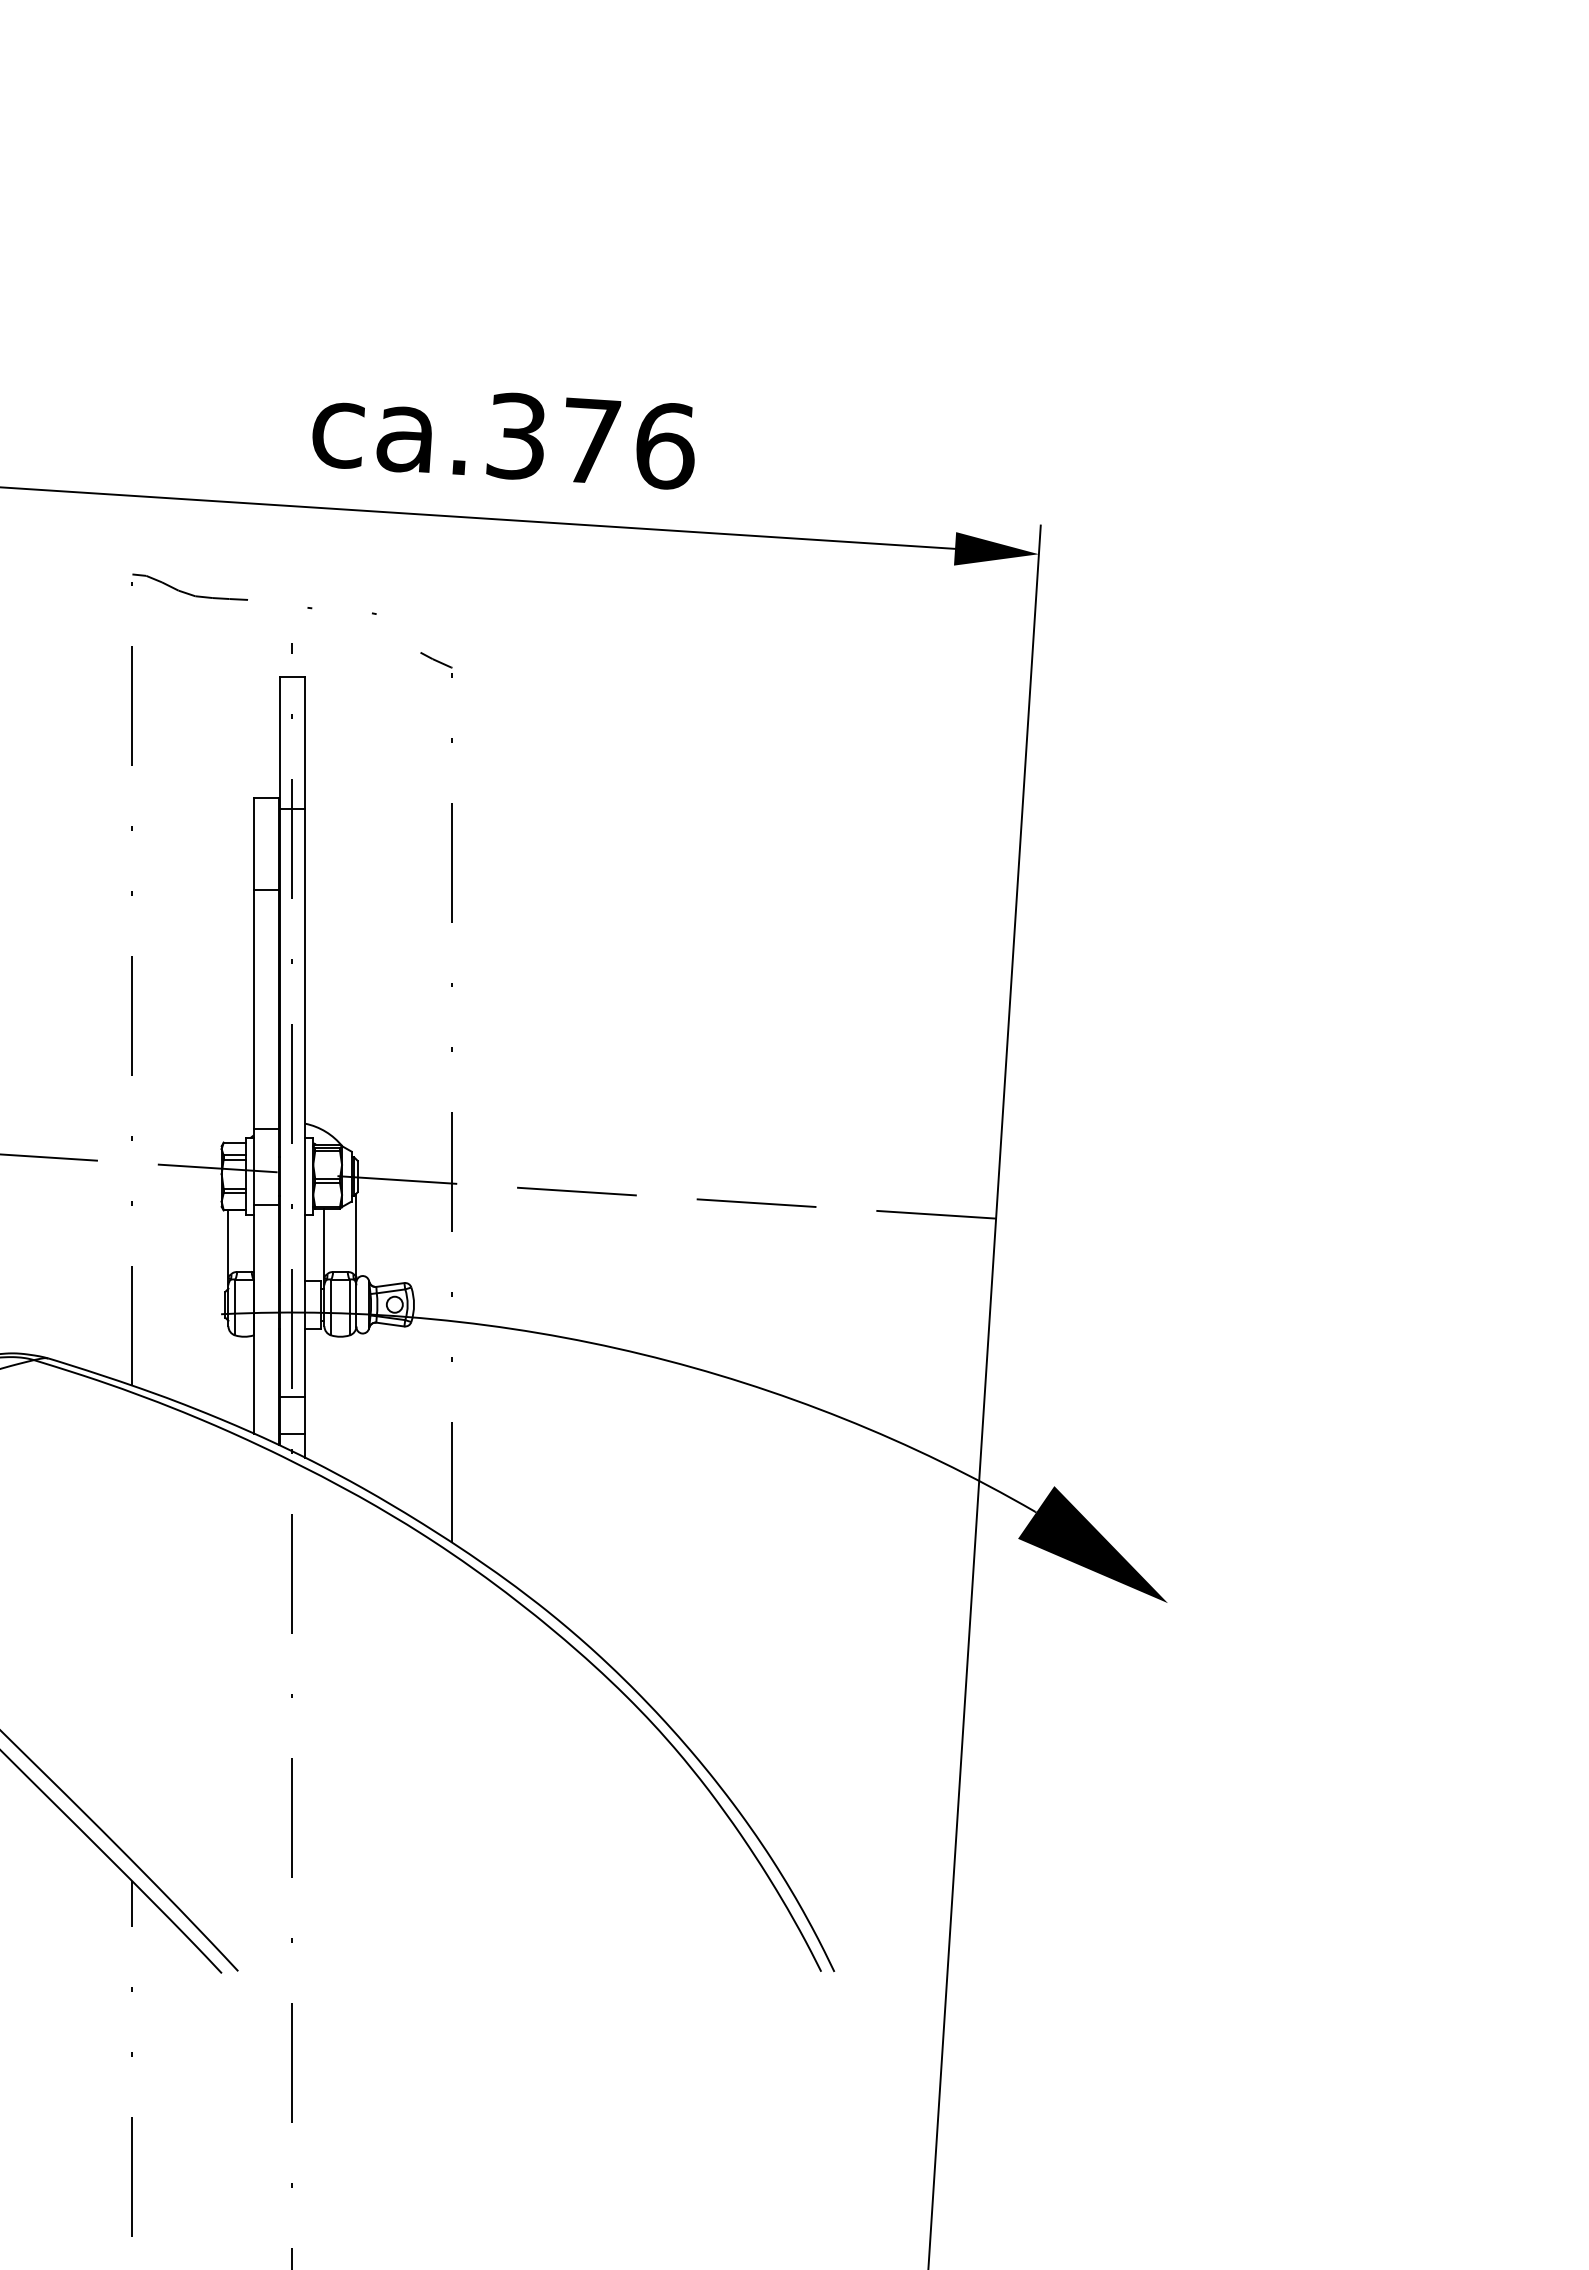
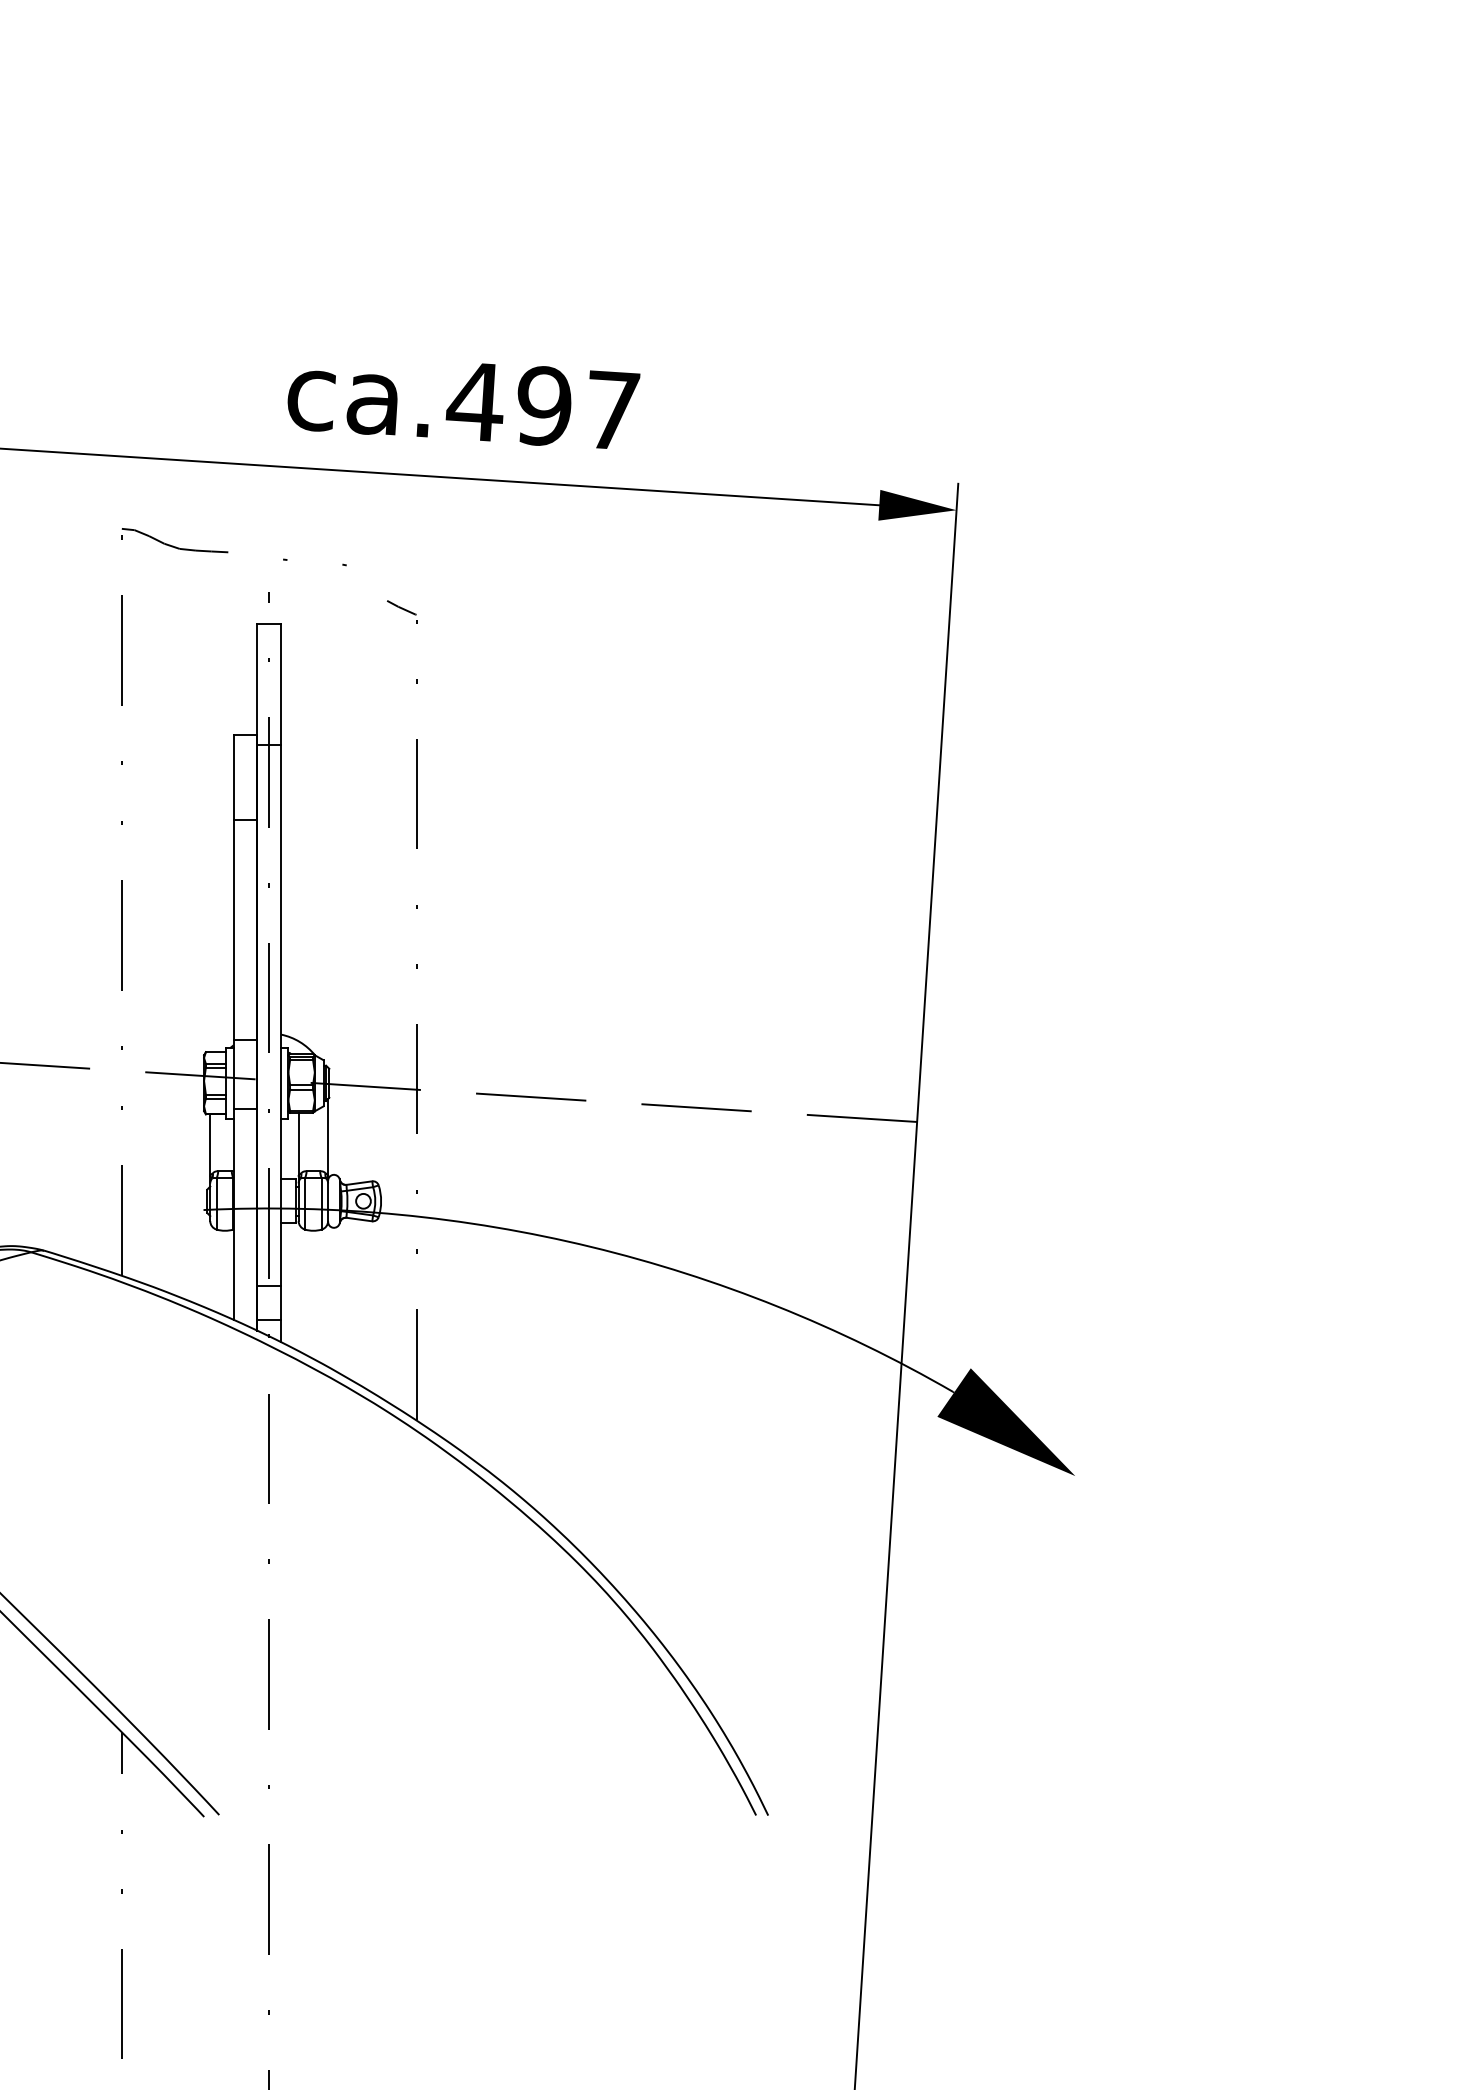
text: (589, 440) -> (542, 405), ca.376 -> ca.497

